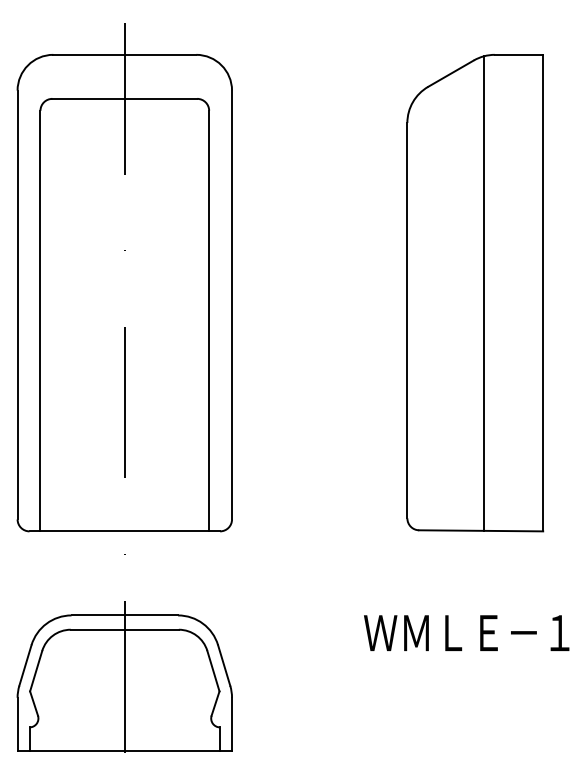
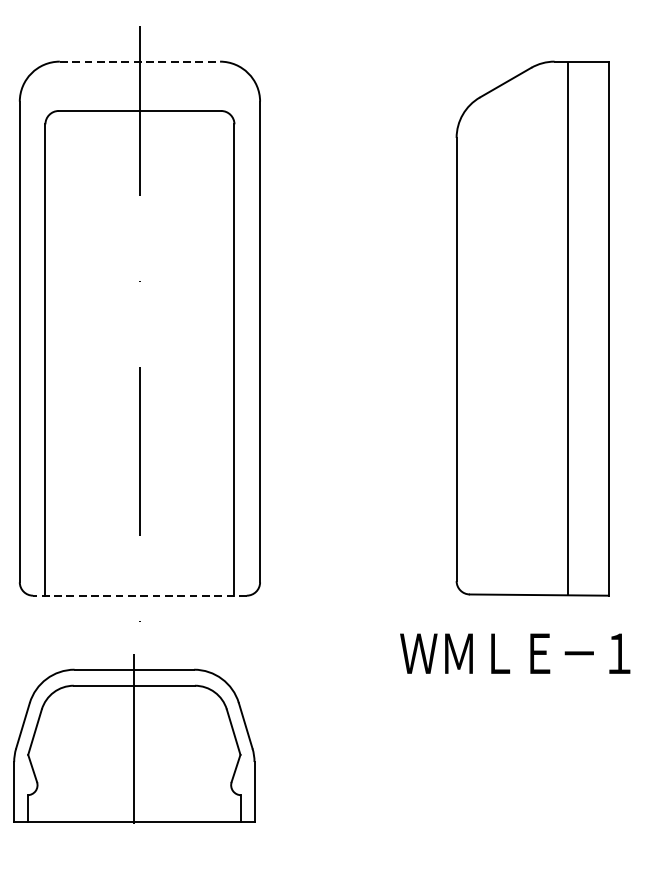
line: (125, 54) -> (140, 61), solid -> dashed
line: (483, 293) -> (567, 329), moved
line: (124, 531) -> (139, 595), solid -> dashed
text: (466, 632) -> (515, 652), moved
part: (124, 676) -> (133, 738), moved

